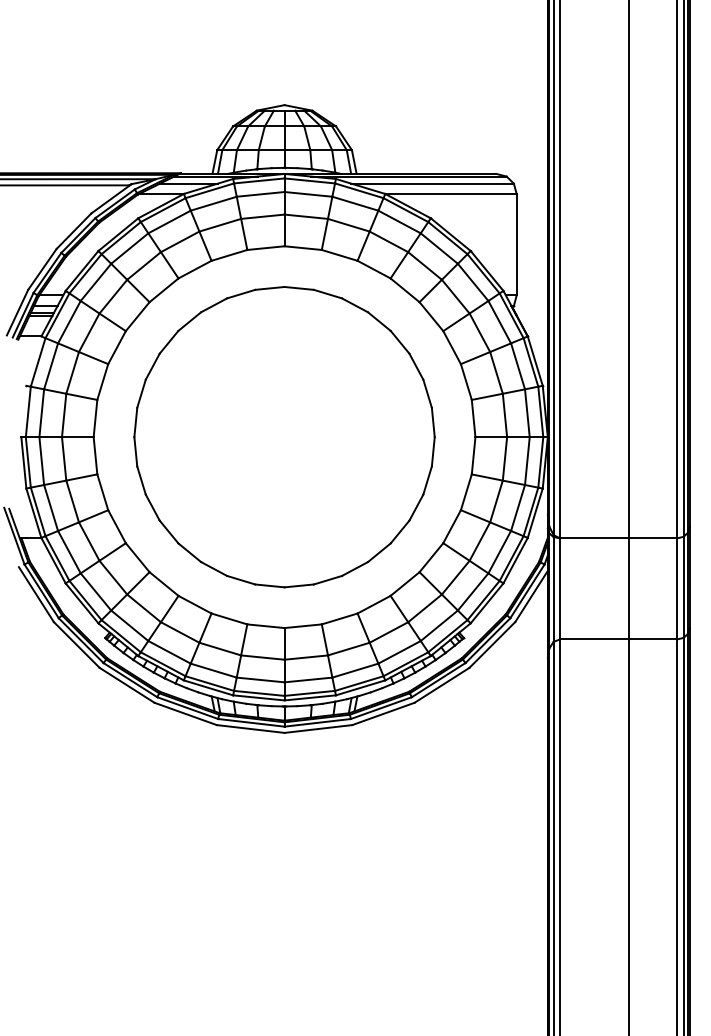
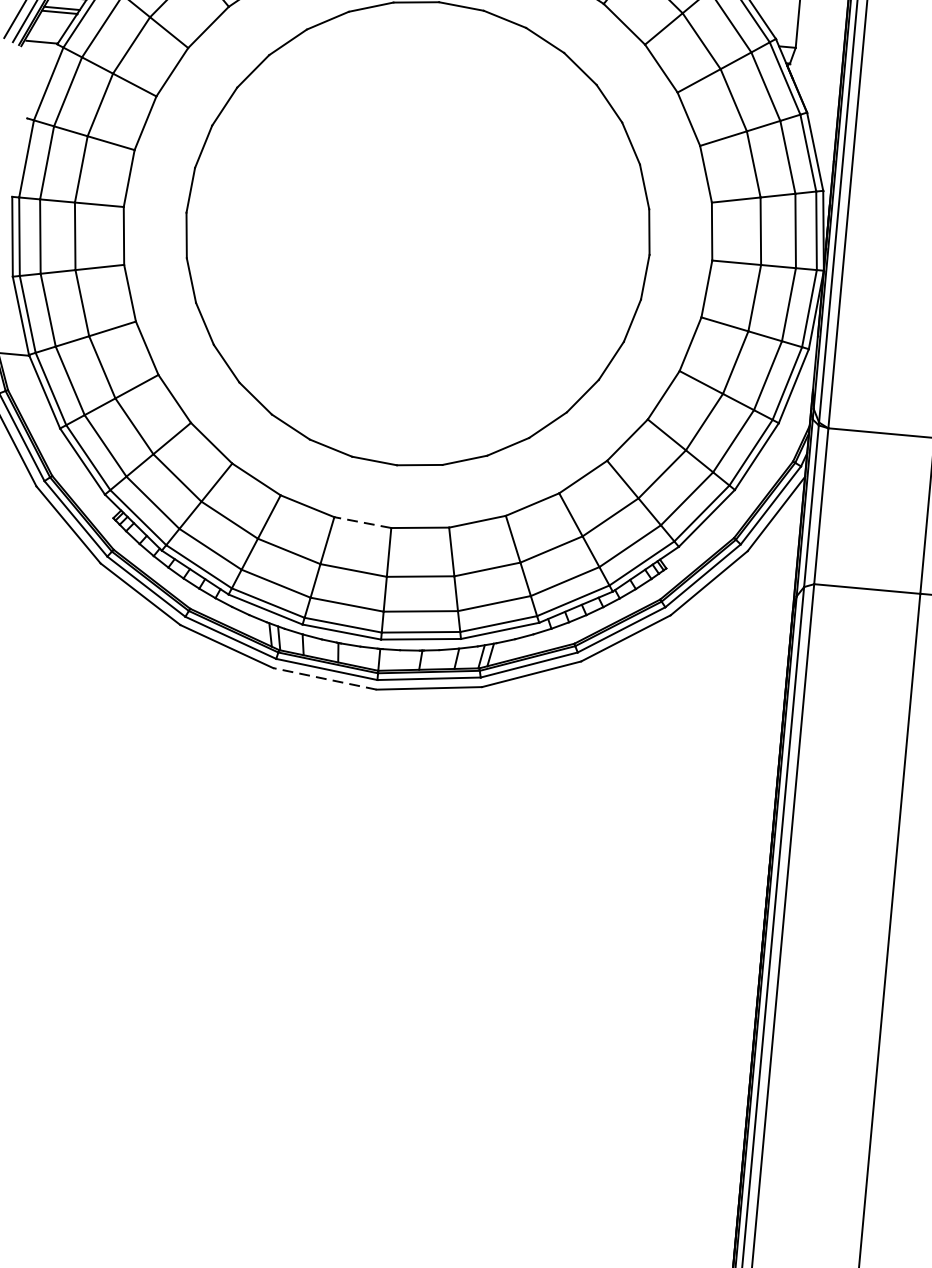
line: (265, 626) -> (362, 522), solid -> dashed
line: (250, 728) -> (324, 678), solid -> dashed

